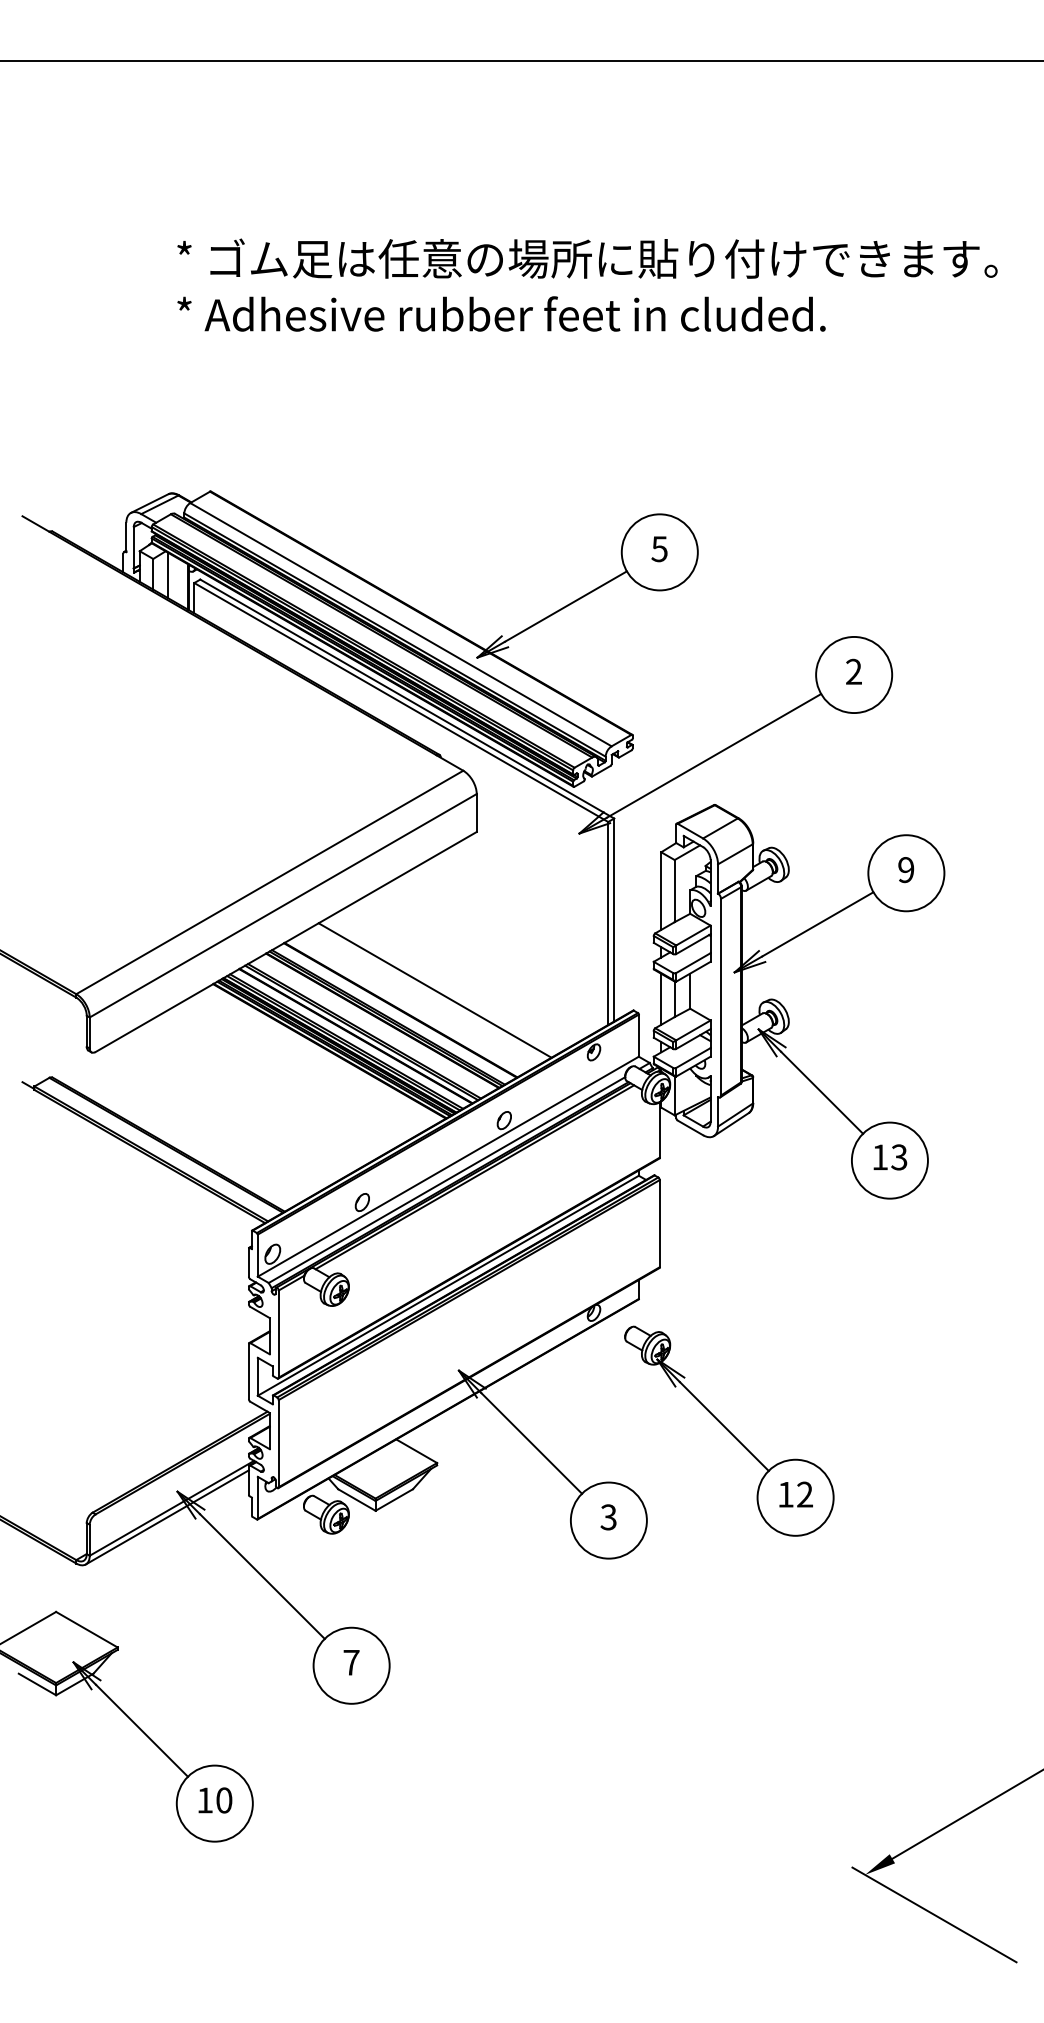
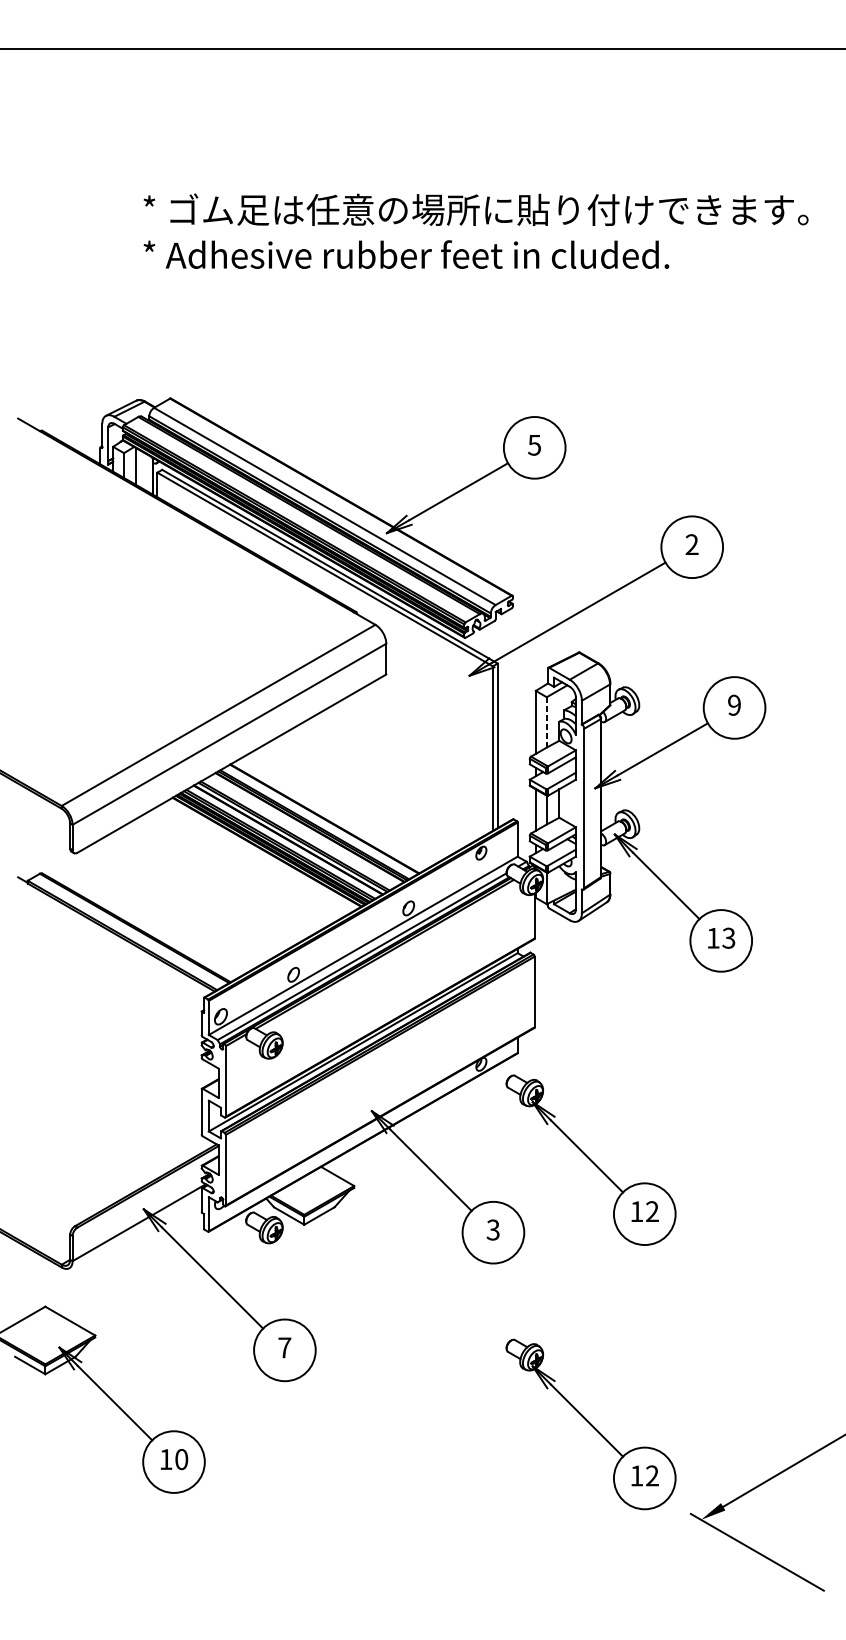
line: (674, 890) -> (546, 721), solid -> dashed
line: (434, 990) -> (352, 802), removed
line: (166, 1517) -> (134, 1230), removed
part: (729, 1756) -> (591, 1423), added

